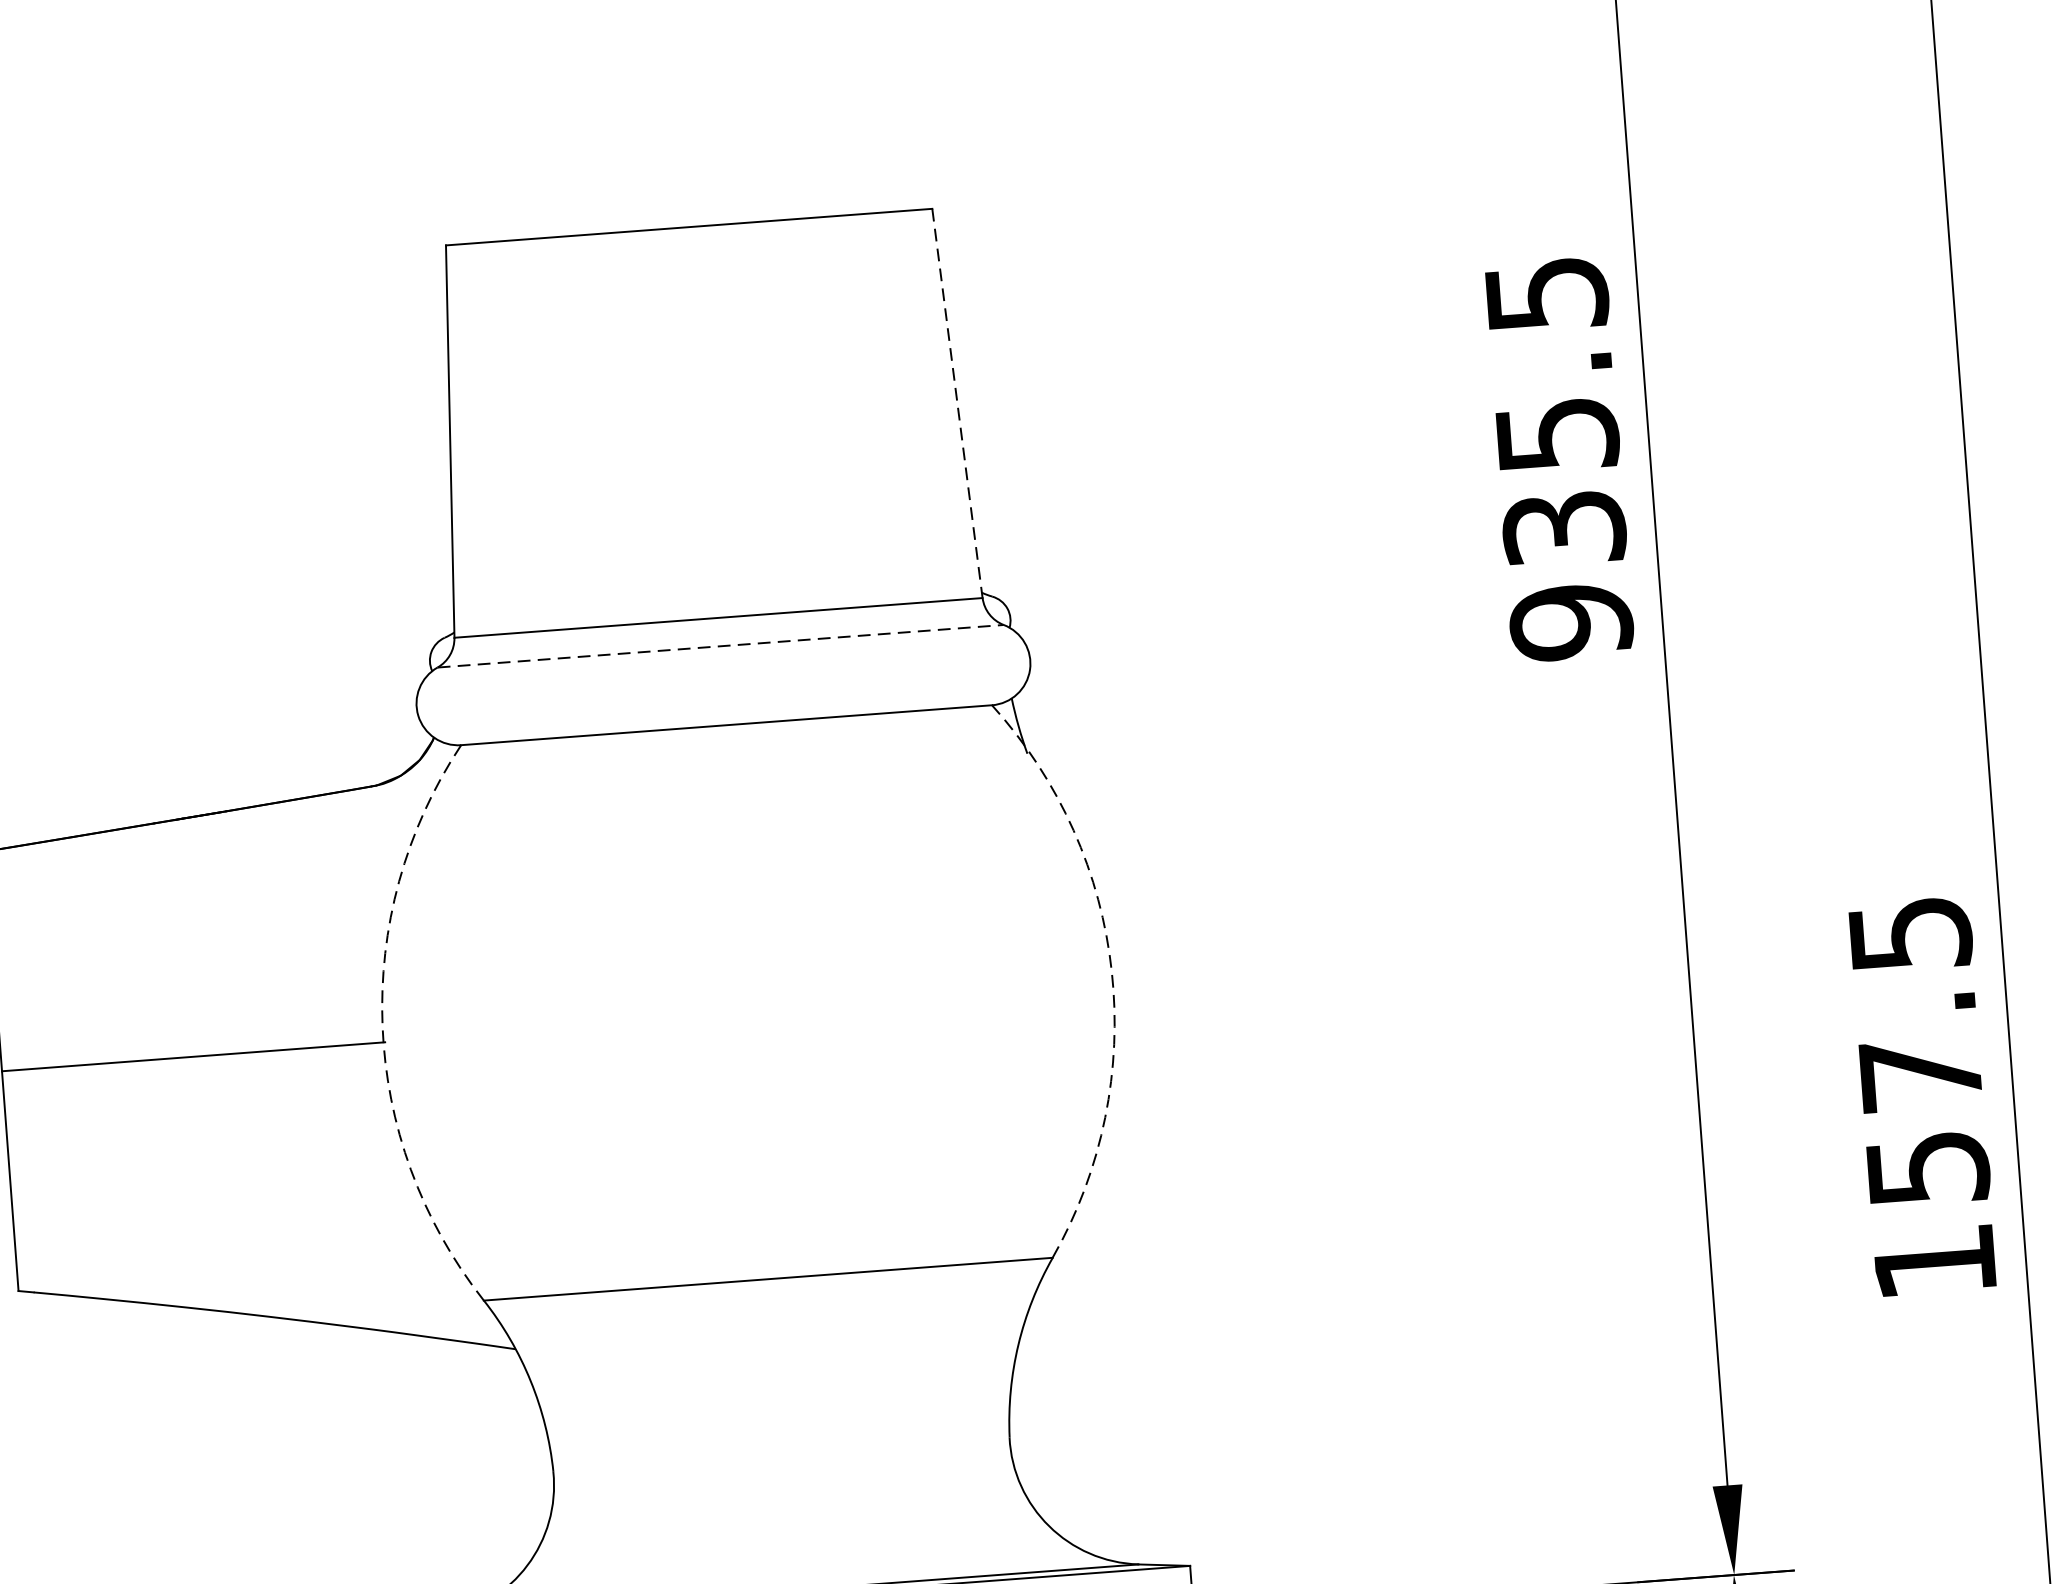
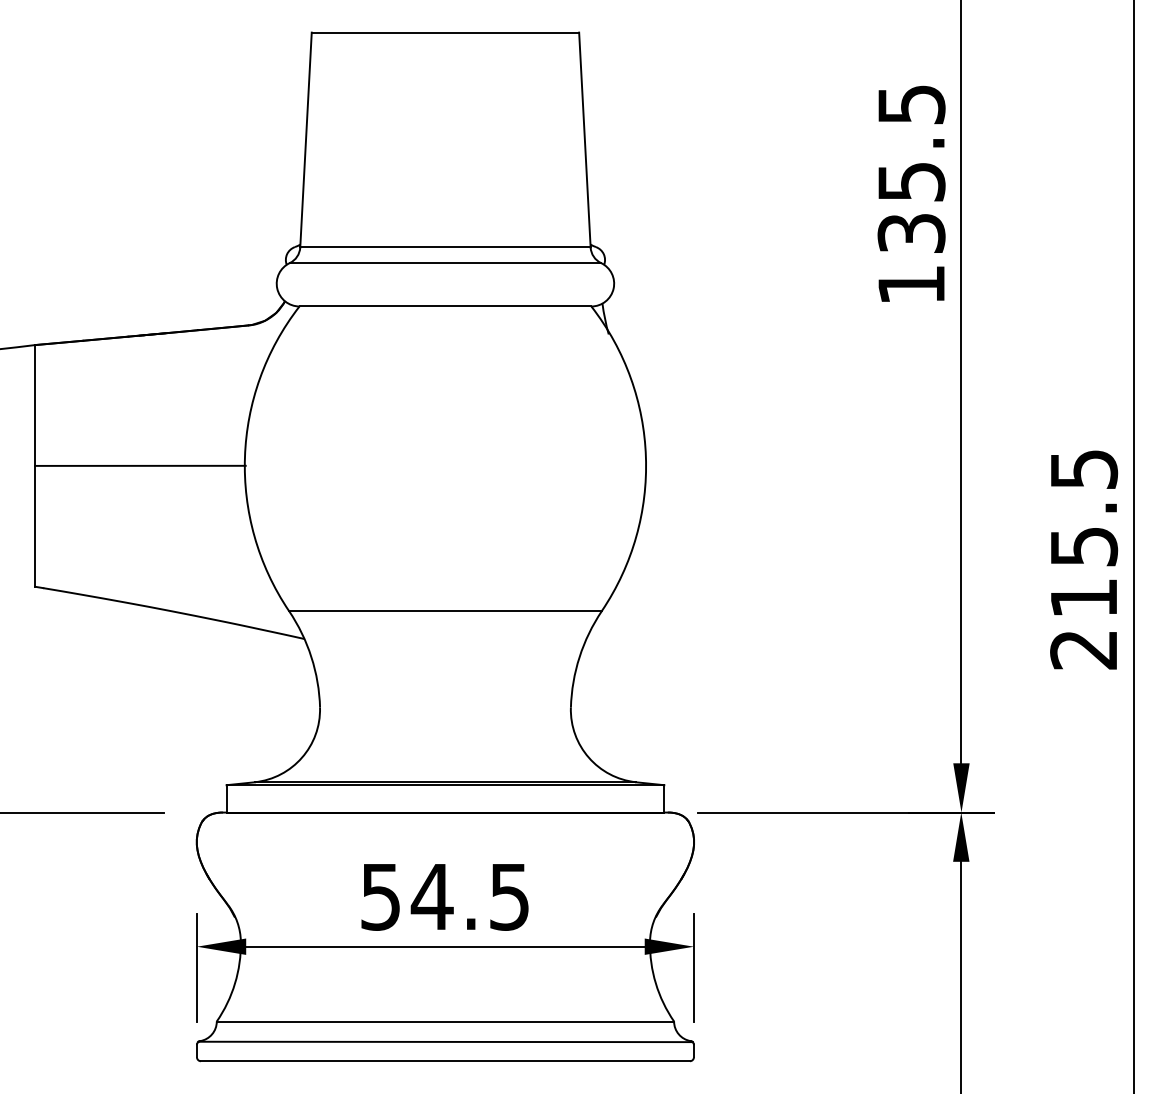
line: (956, 404) -> (584, 140), dashed -> solid
text: (1571, 621) -> (911, 284), 935.5 -> 135.5
line: (720, 647) -> (445, 263), dashed -> solid
arc: (1111, 972) -> (645, 457), dashed -> solid
arc: (381, 1027) -> (244, 457), dashed -> solid
text: (1928, 1168) -> (1084, 598), 157.5 -> 215.5

